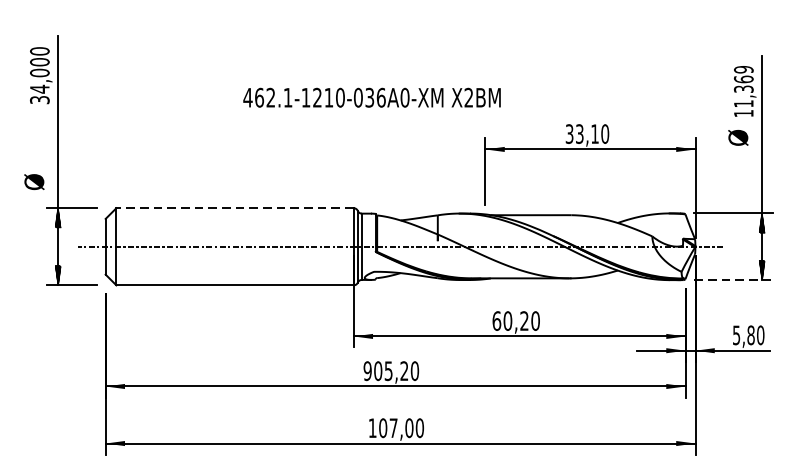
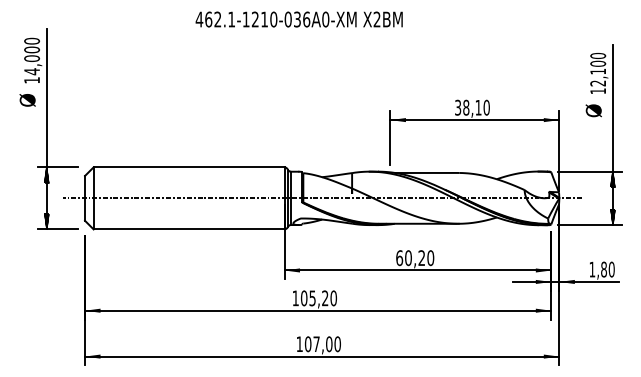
text: (744, 86) -> (598, 69), 11,369 -> 12,100
text: (371, 97) -> (298, 19), moved
text: (40, 100) -> (32, 80), 34,000 -> 14,000
text: (580, 133) -> (466, 107), 33,10 -> 38,10
text: (34, 182) -> (27, 100), moved
line: (234, 208) -> (188, 167), dashed -> solid
line: (734, 280) -> (590, 225), dashed -> solid
text: (736, 335) -> (592, 269), 5,80 -> 1,80
text: (367, 371) -> (295, 298), 905,20 -> 105,20

